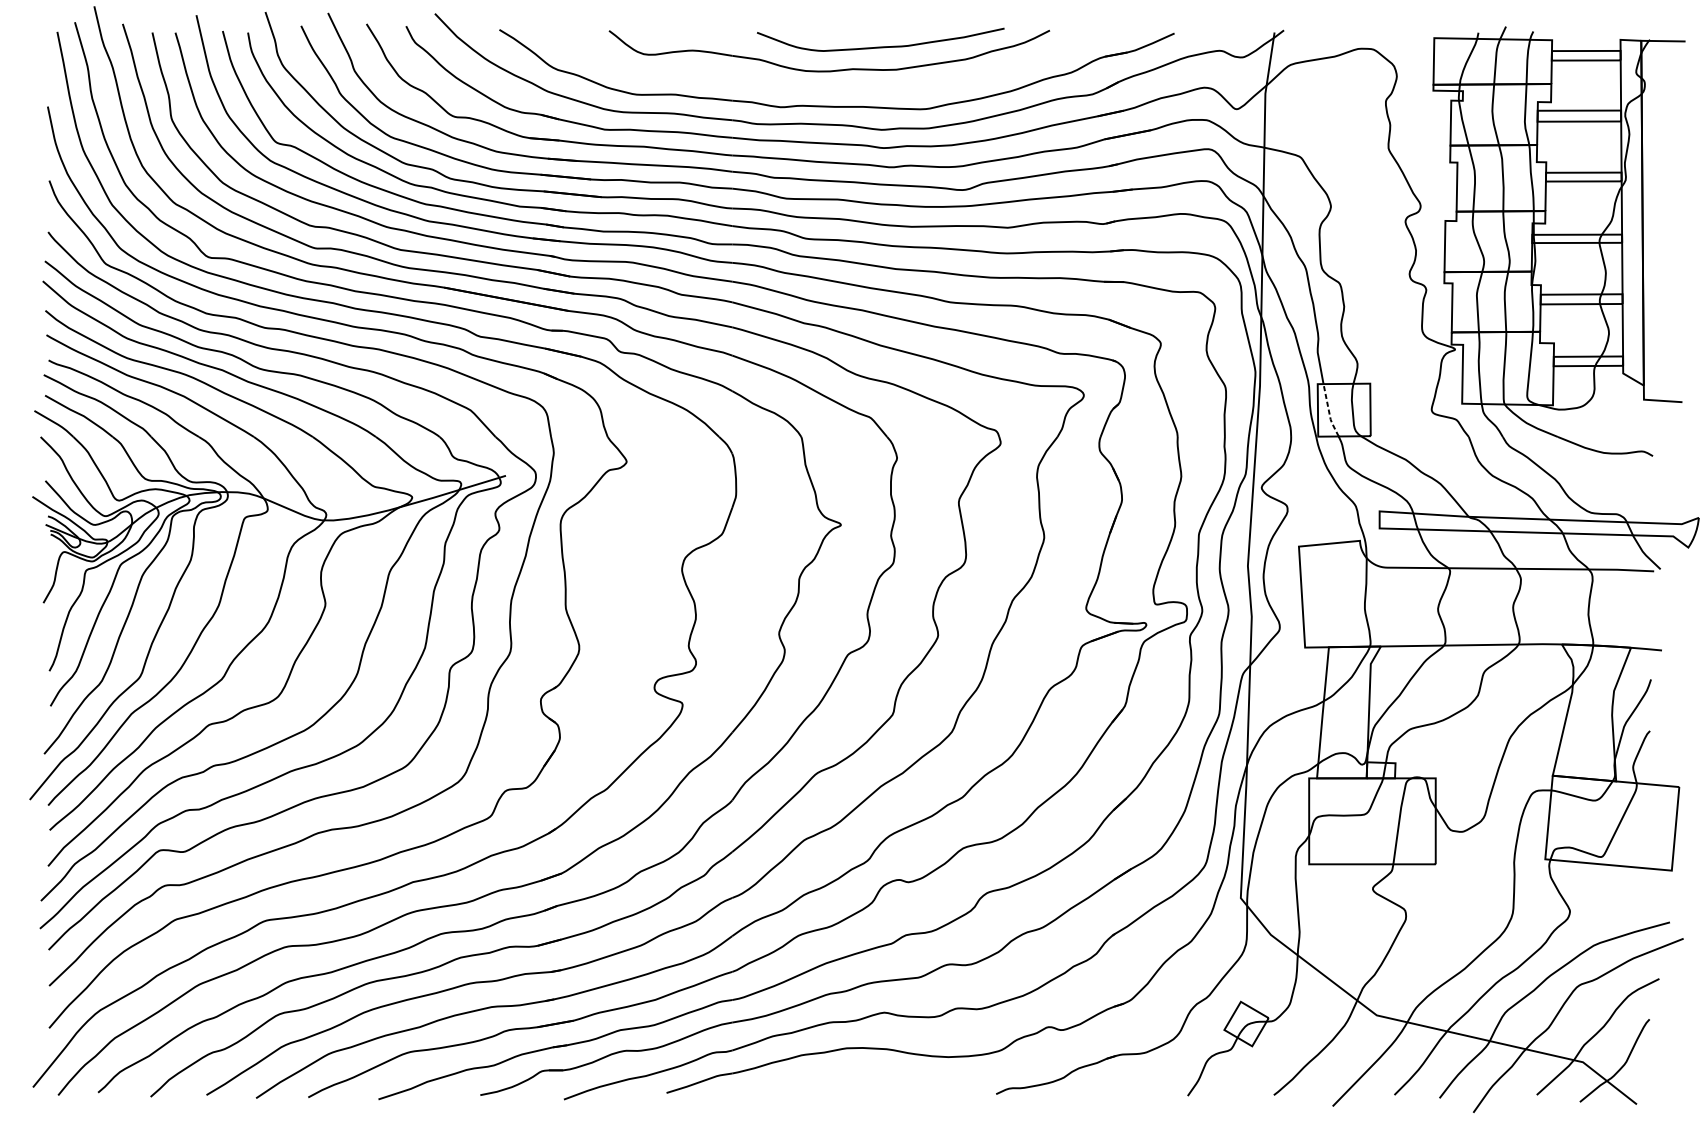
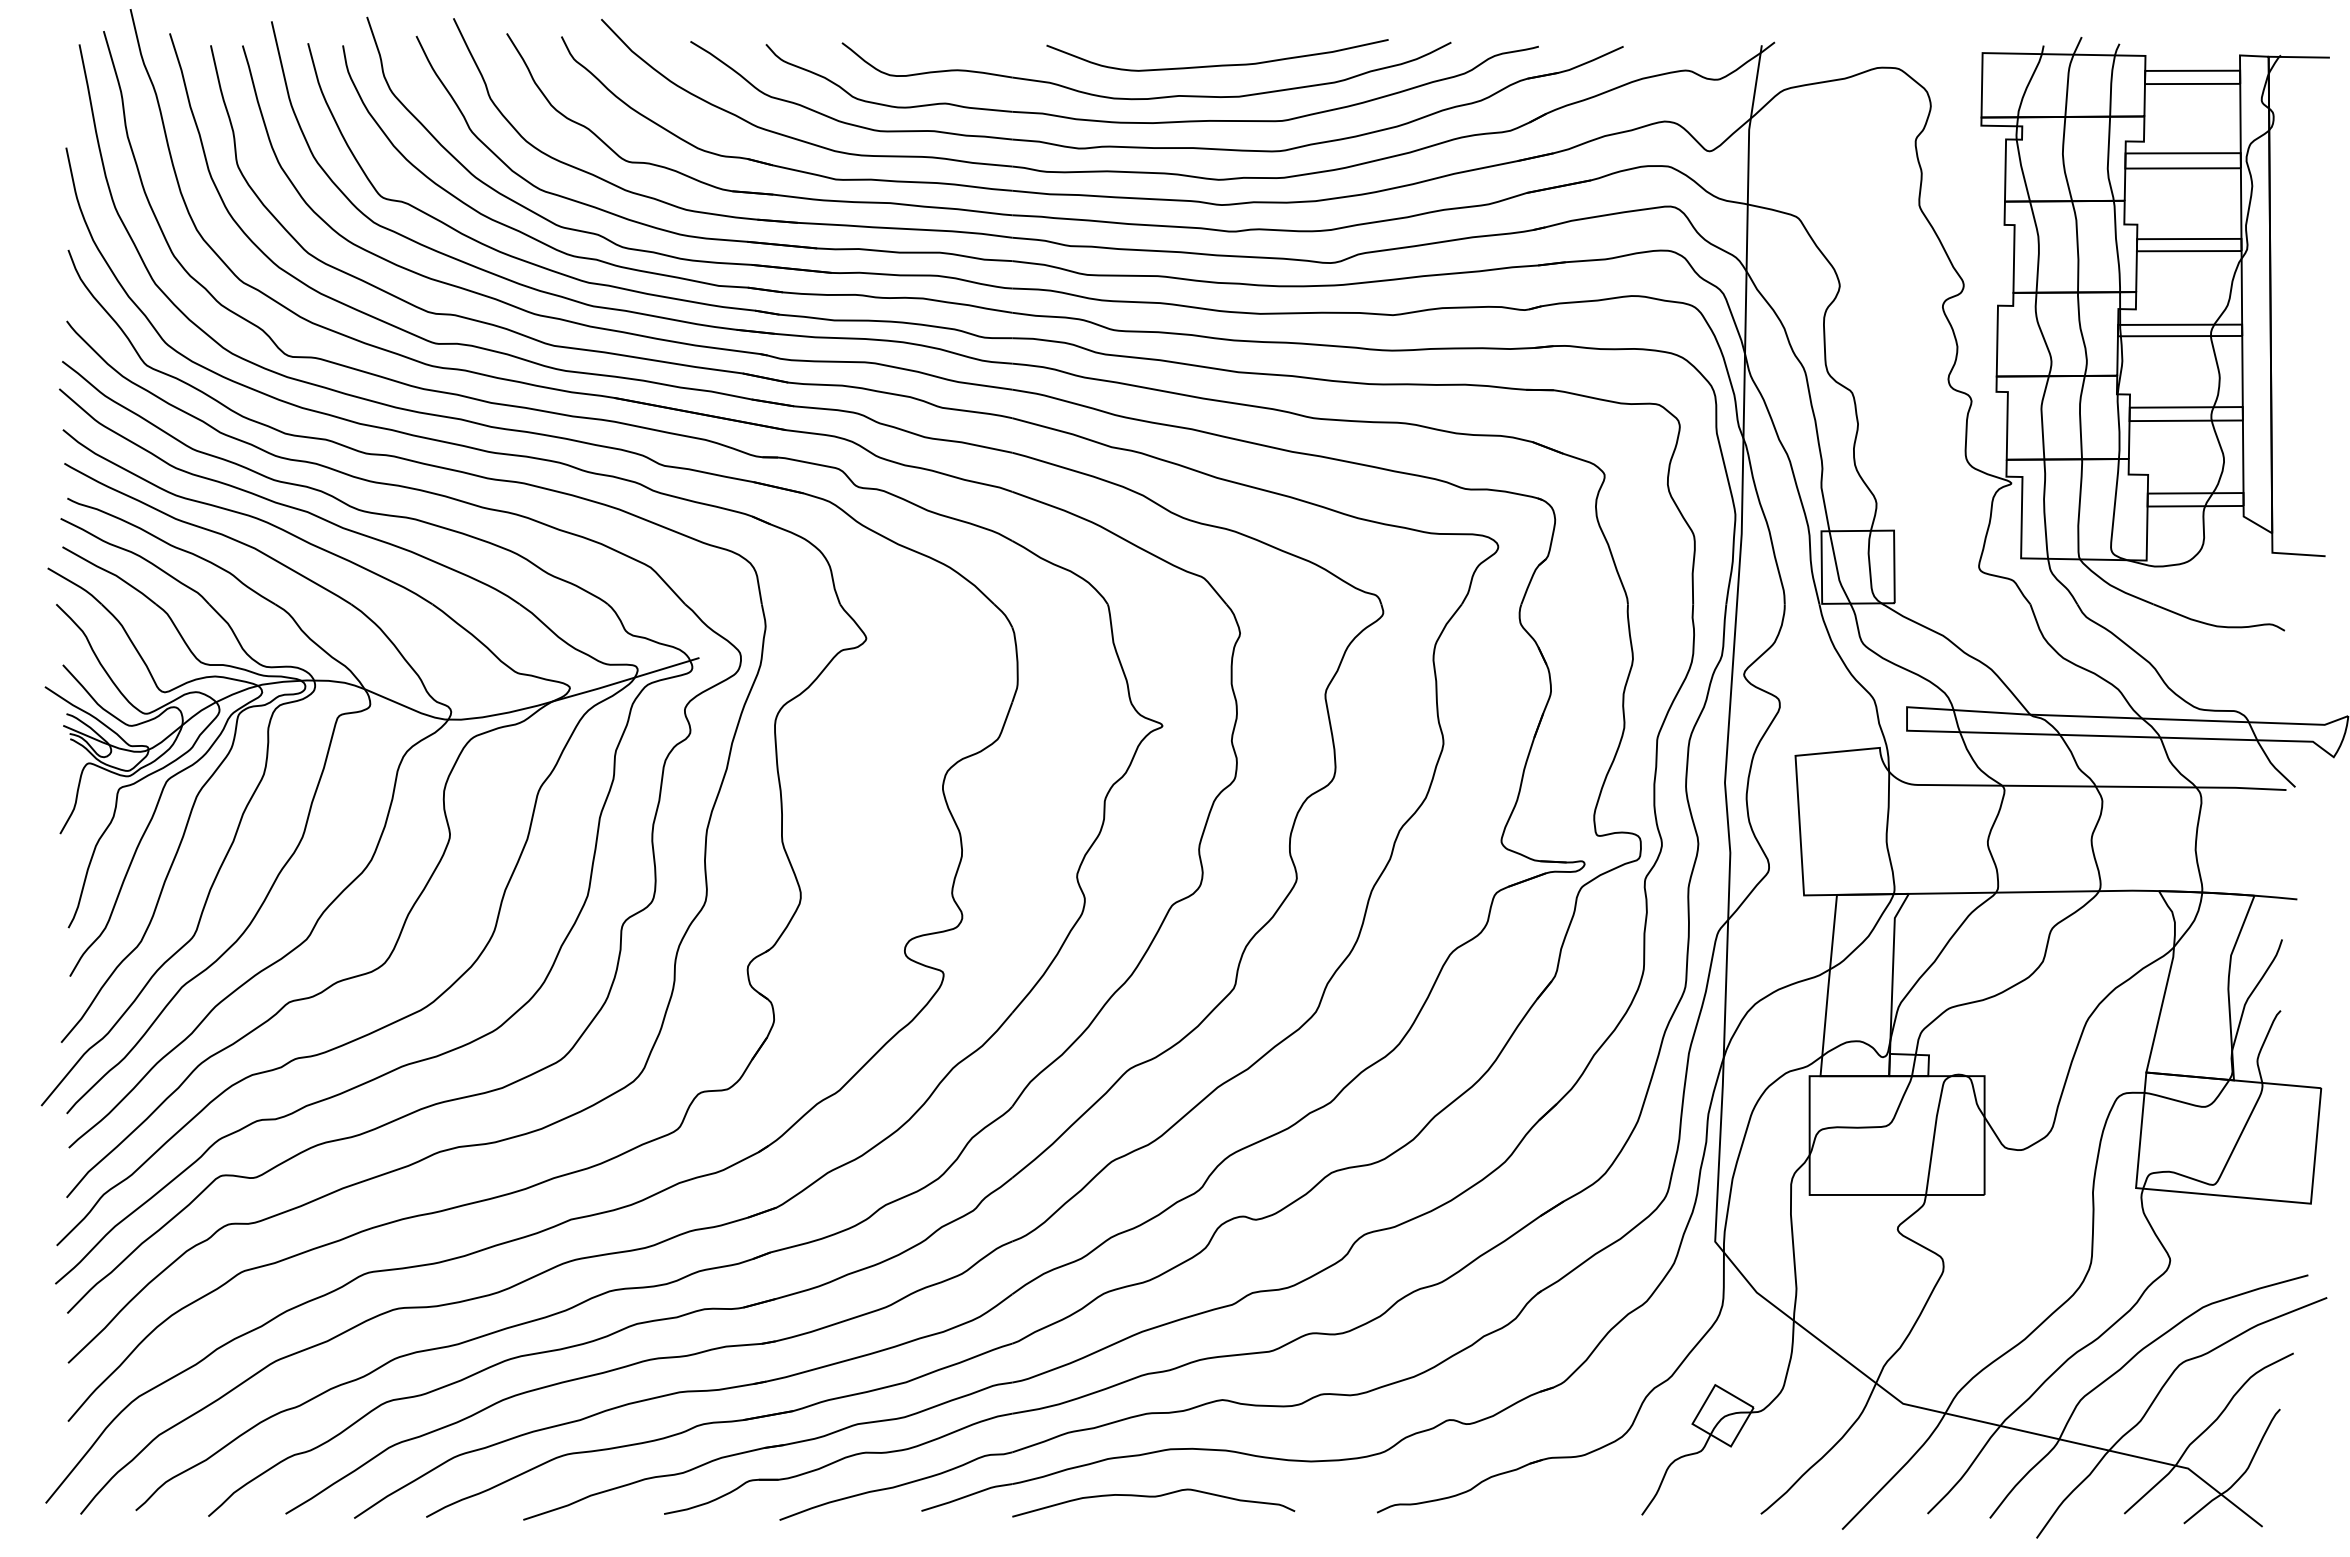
part: (832, 88) -> (1151, 122), added
line: (1329, 411) -> (1837, 568), dashed -> solid
curve: (834, 1083) -> (1153, 1497), added

